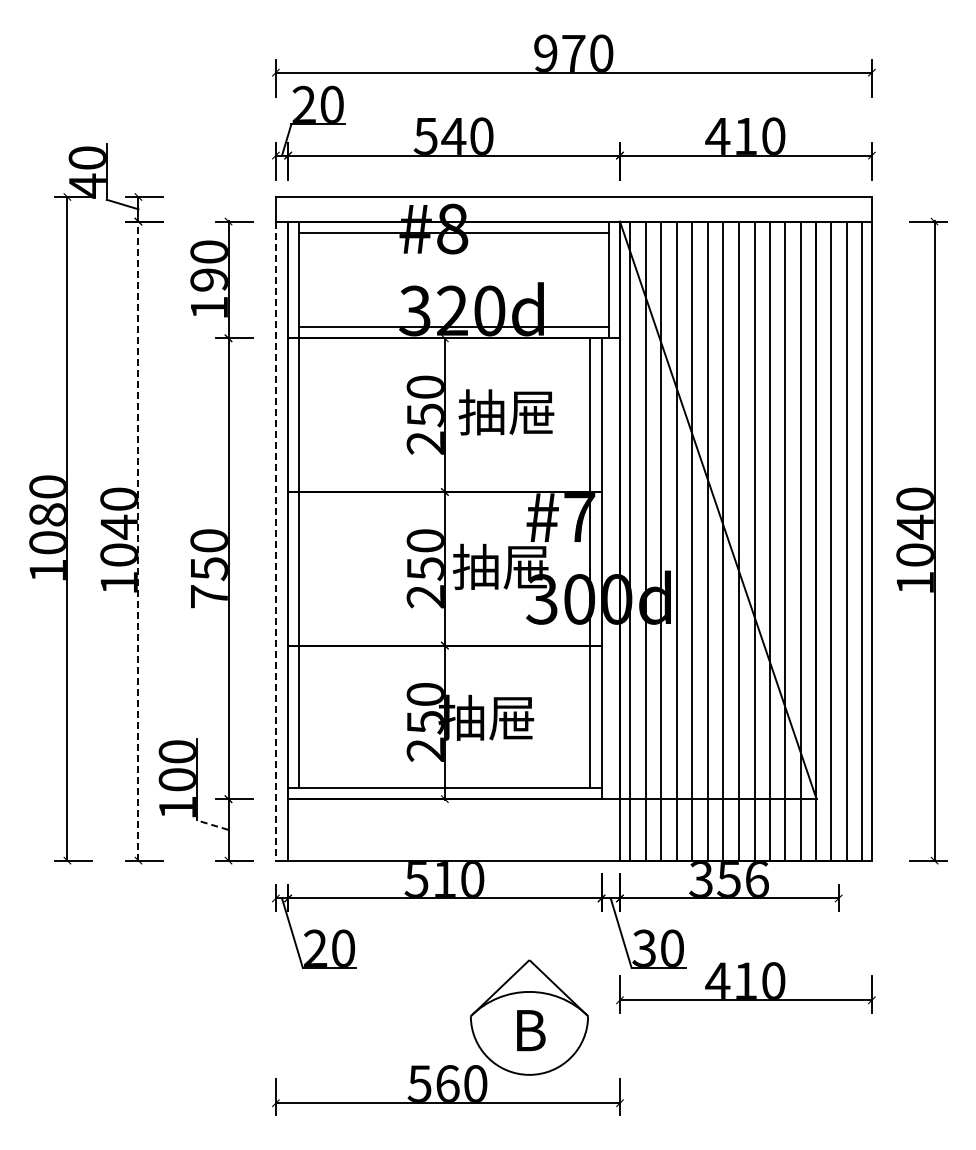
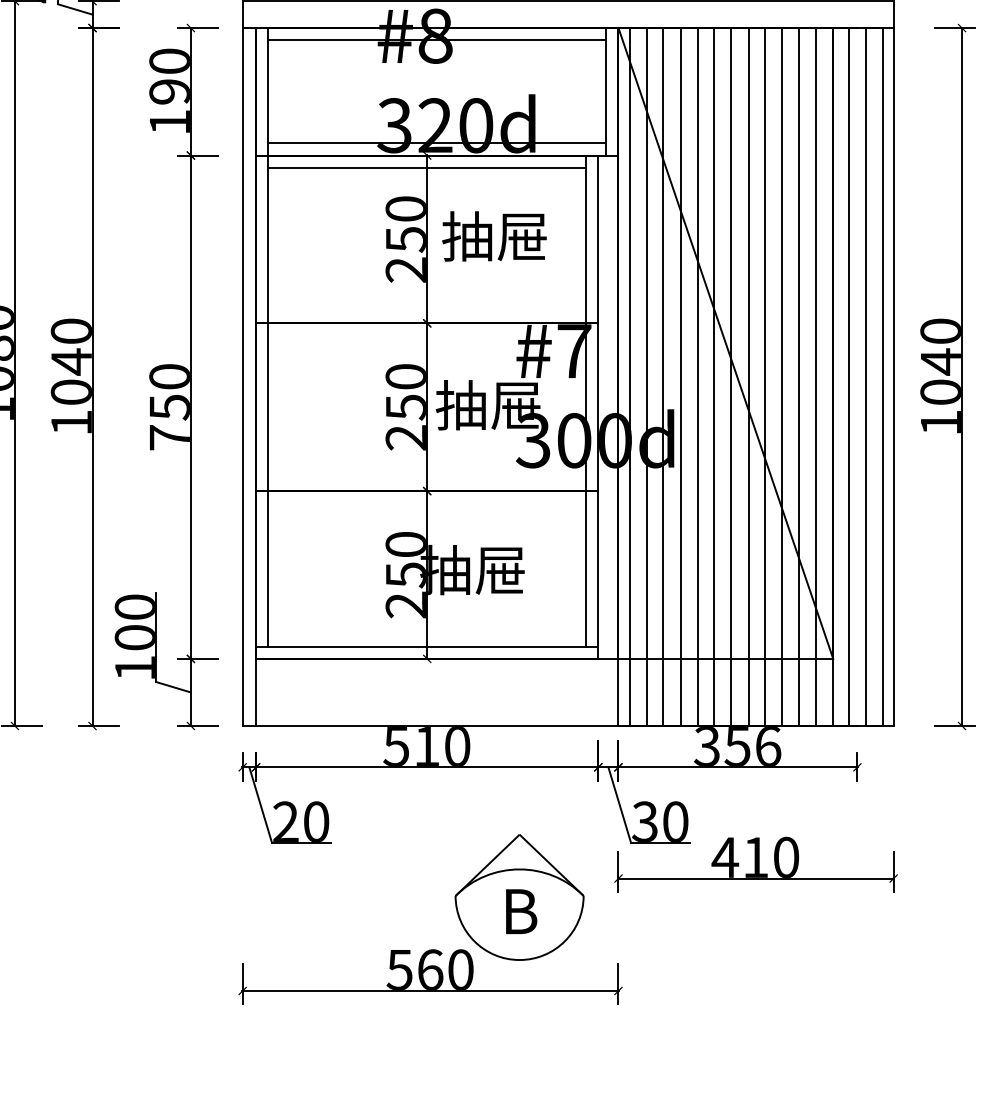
line: (444, 349) -> (426, 167), added
line: (138, 541) -> (92, 377), dashed -> solid
line: (275, 541) -> (242, 377), dashed -> solid
line: (212, 825) -> (173, 687), dashed -> solid

